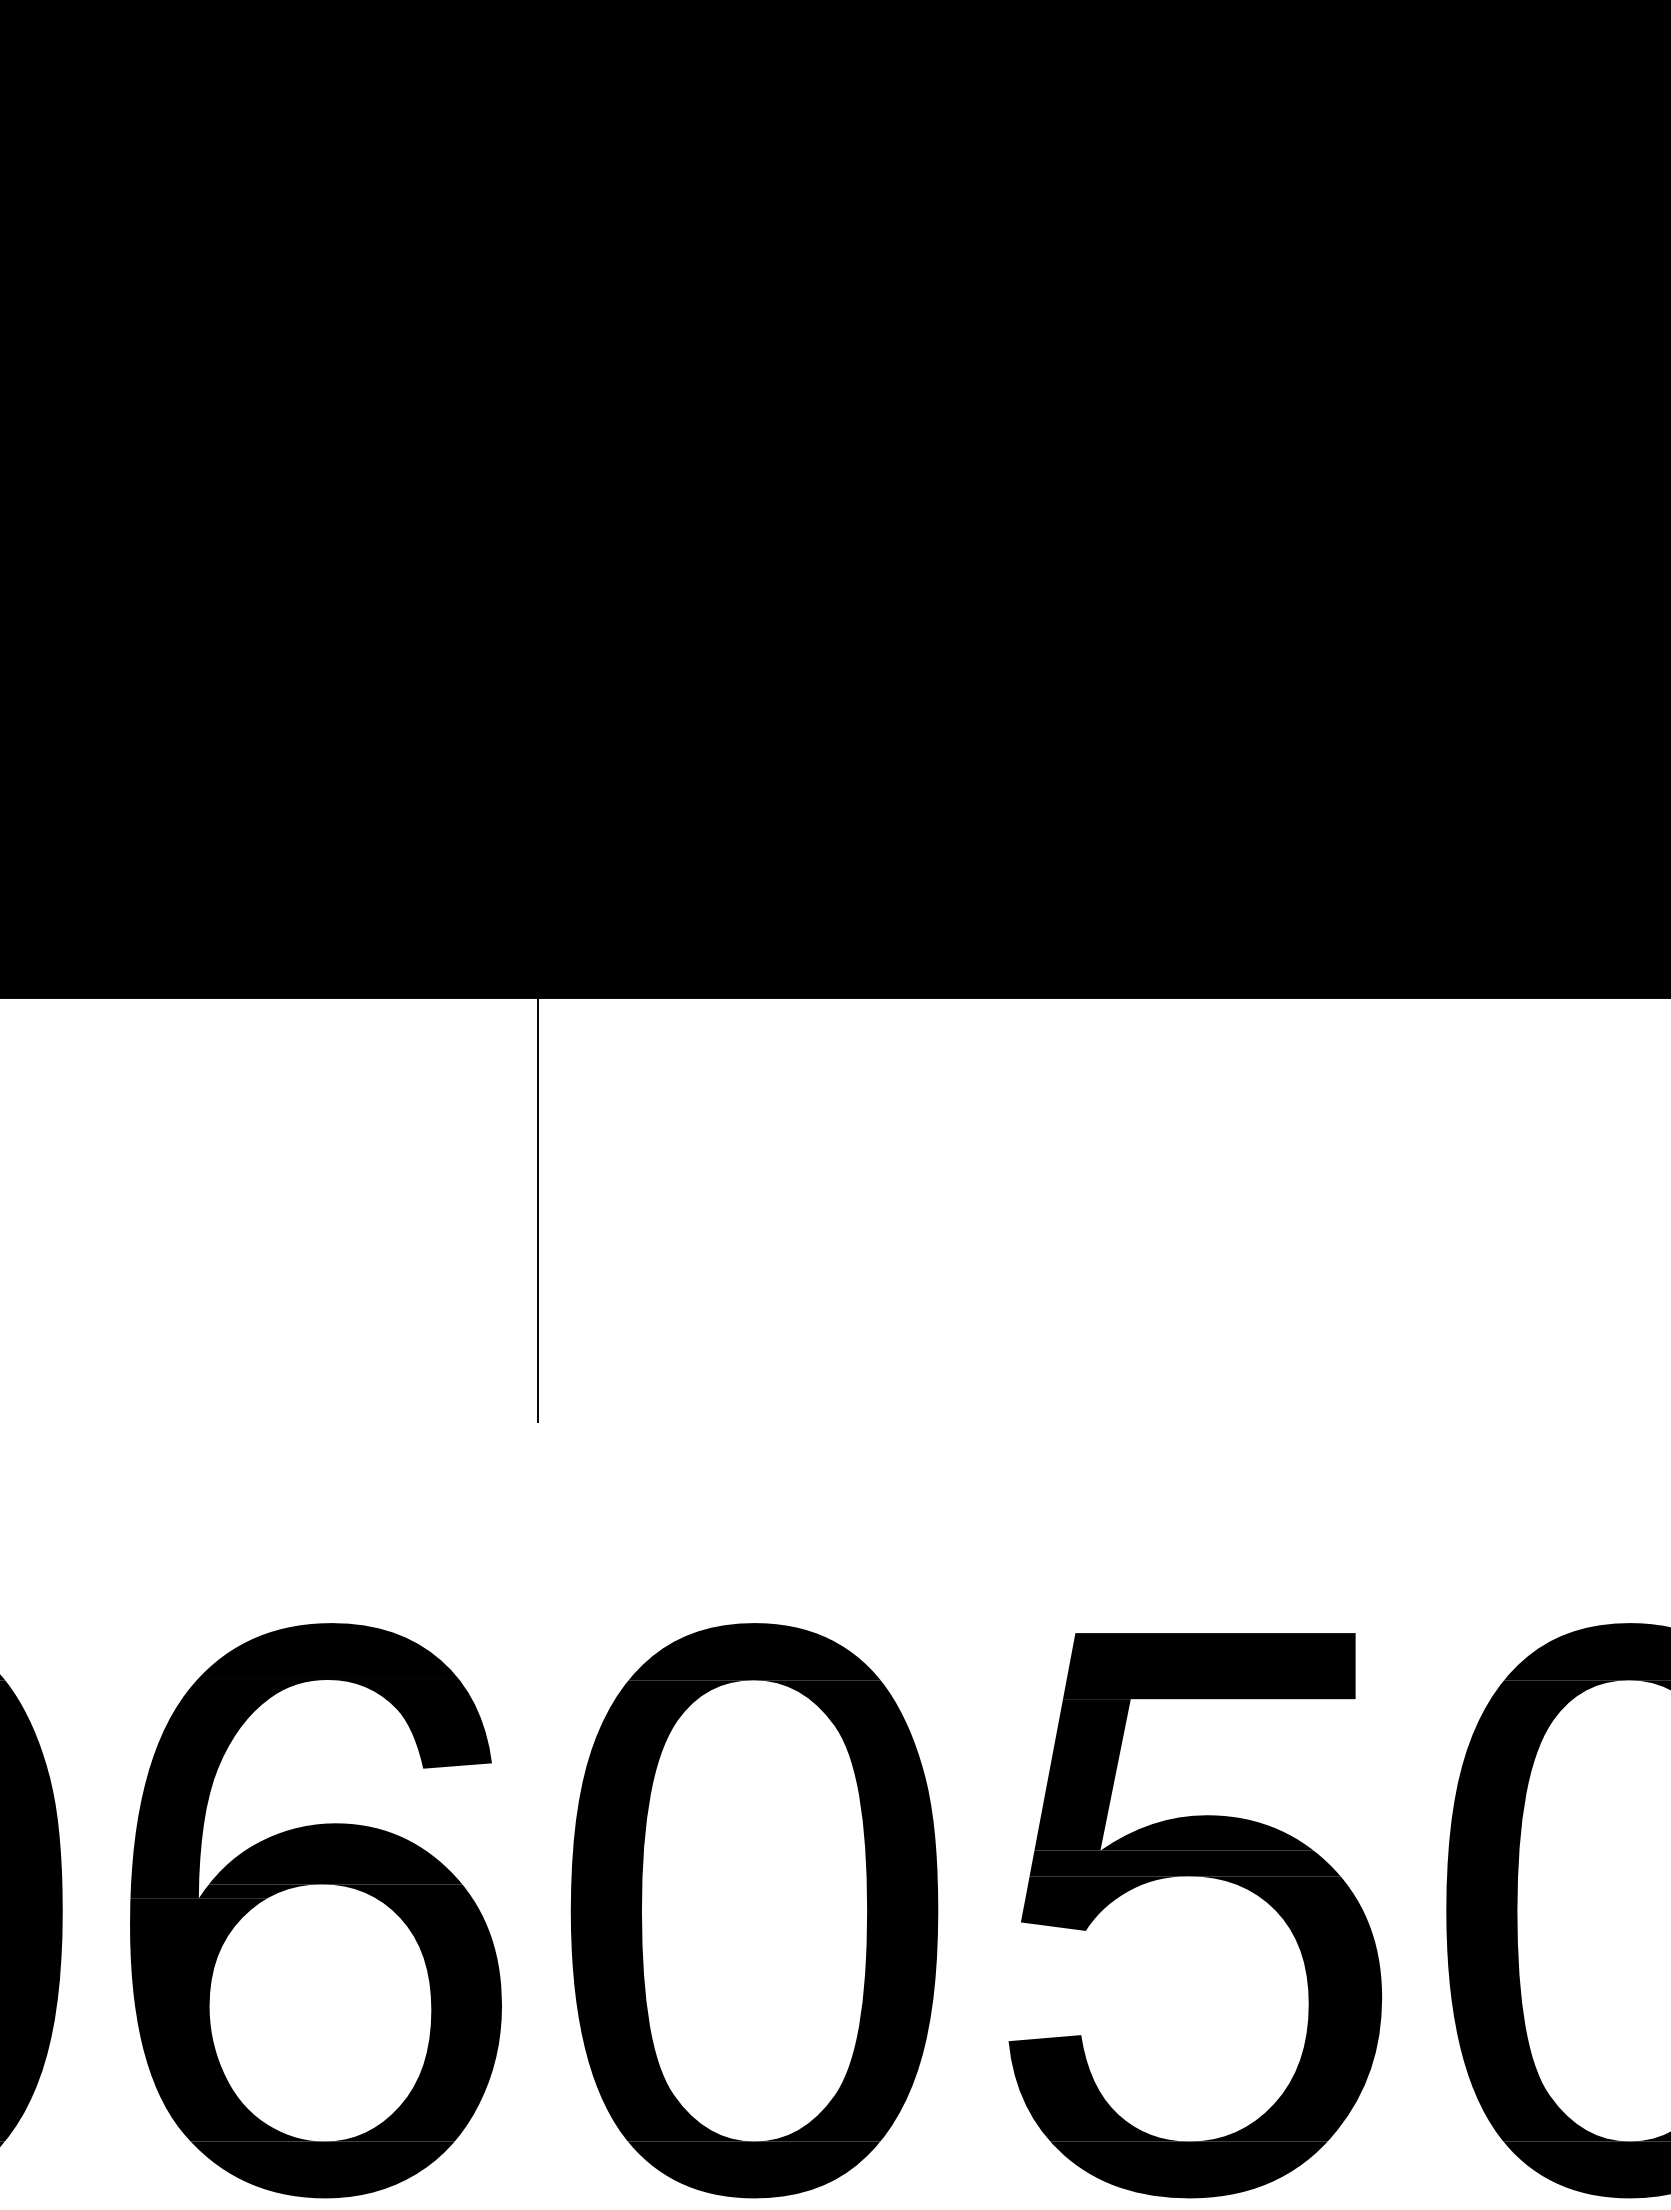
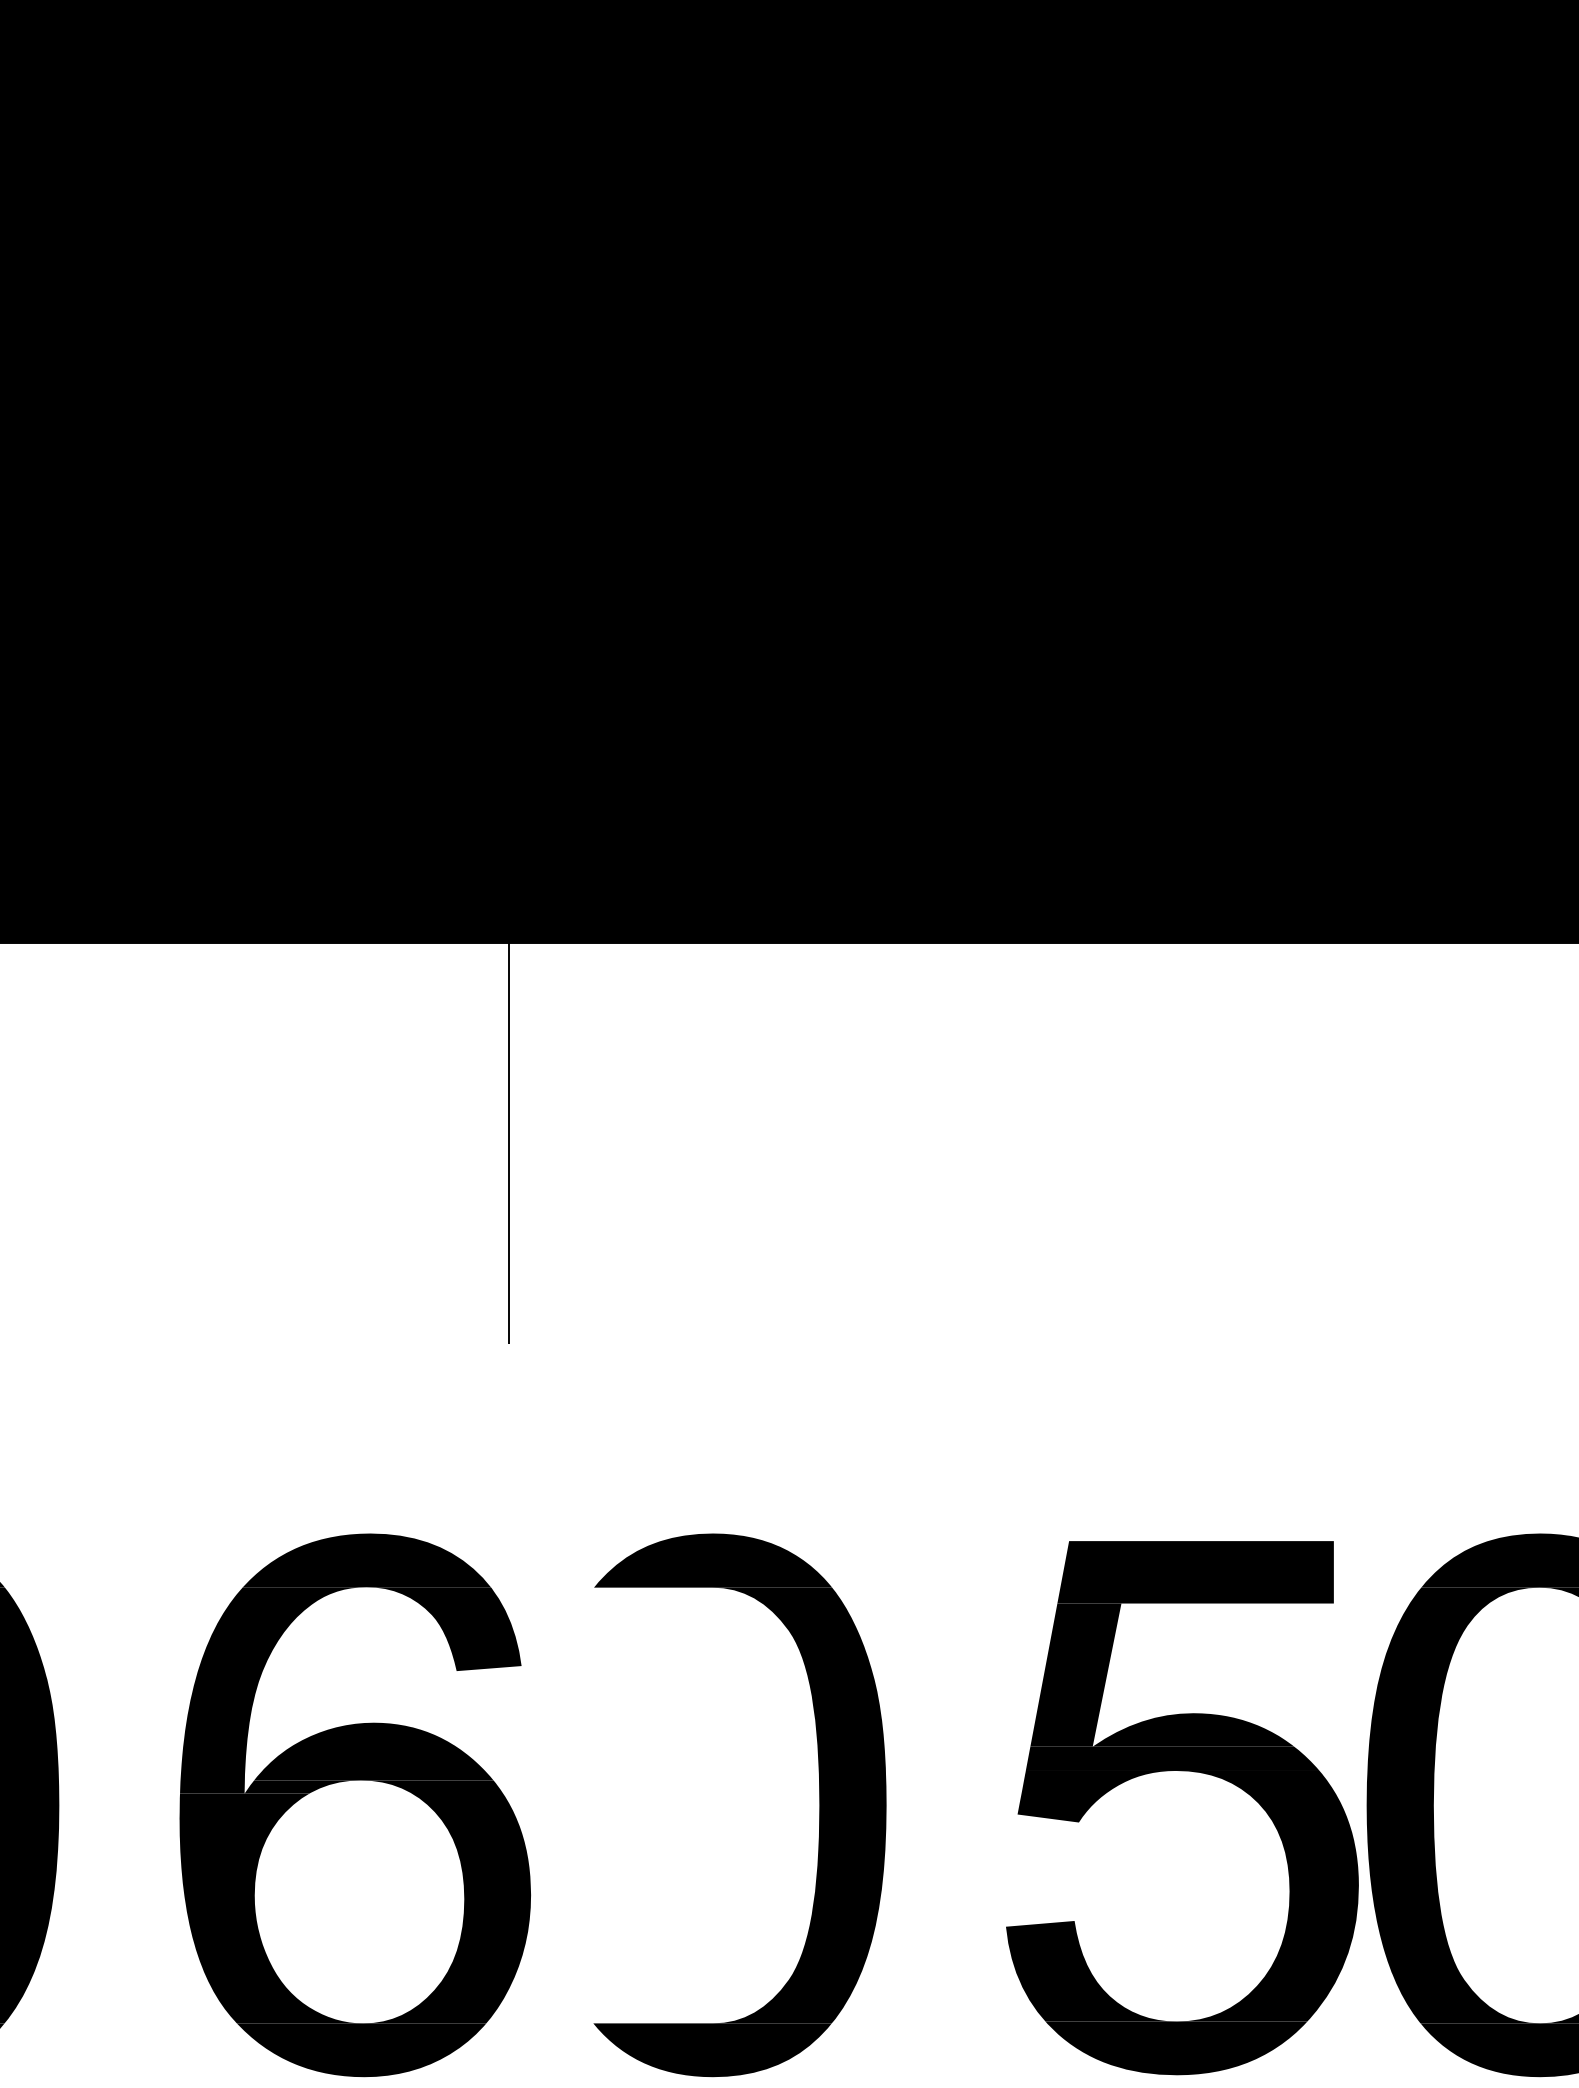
part: (1195, 1876) -> (1182, 1771), moved
part: (315, 1910) -> (354, 1805), moved
fill: (662, 1910) -> (626, 1805), removed

